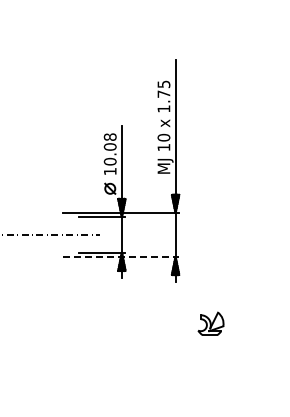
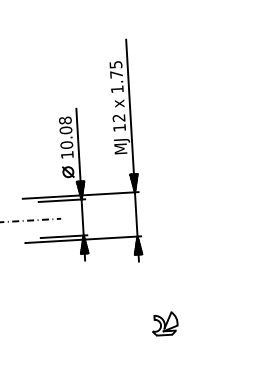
text: (163, 137) -> (118, 117), 10 -> 12
line: (121, 257) -> (83, 240), dashed -> solid
part: (210, 323) -> (164, 323), moved

